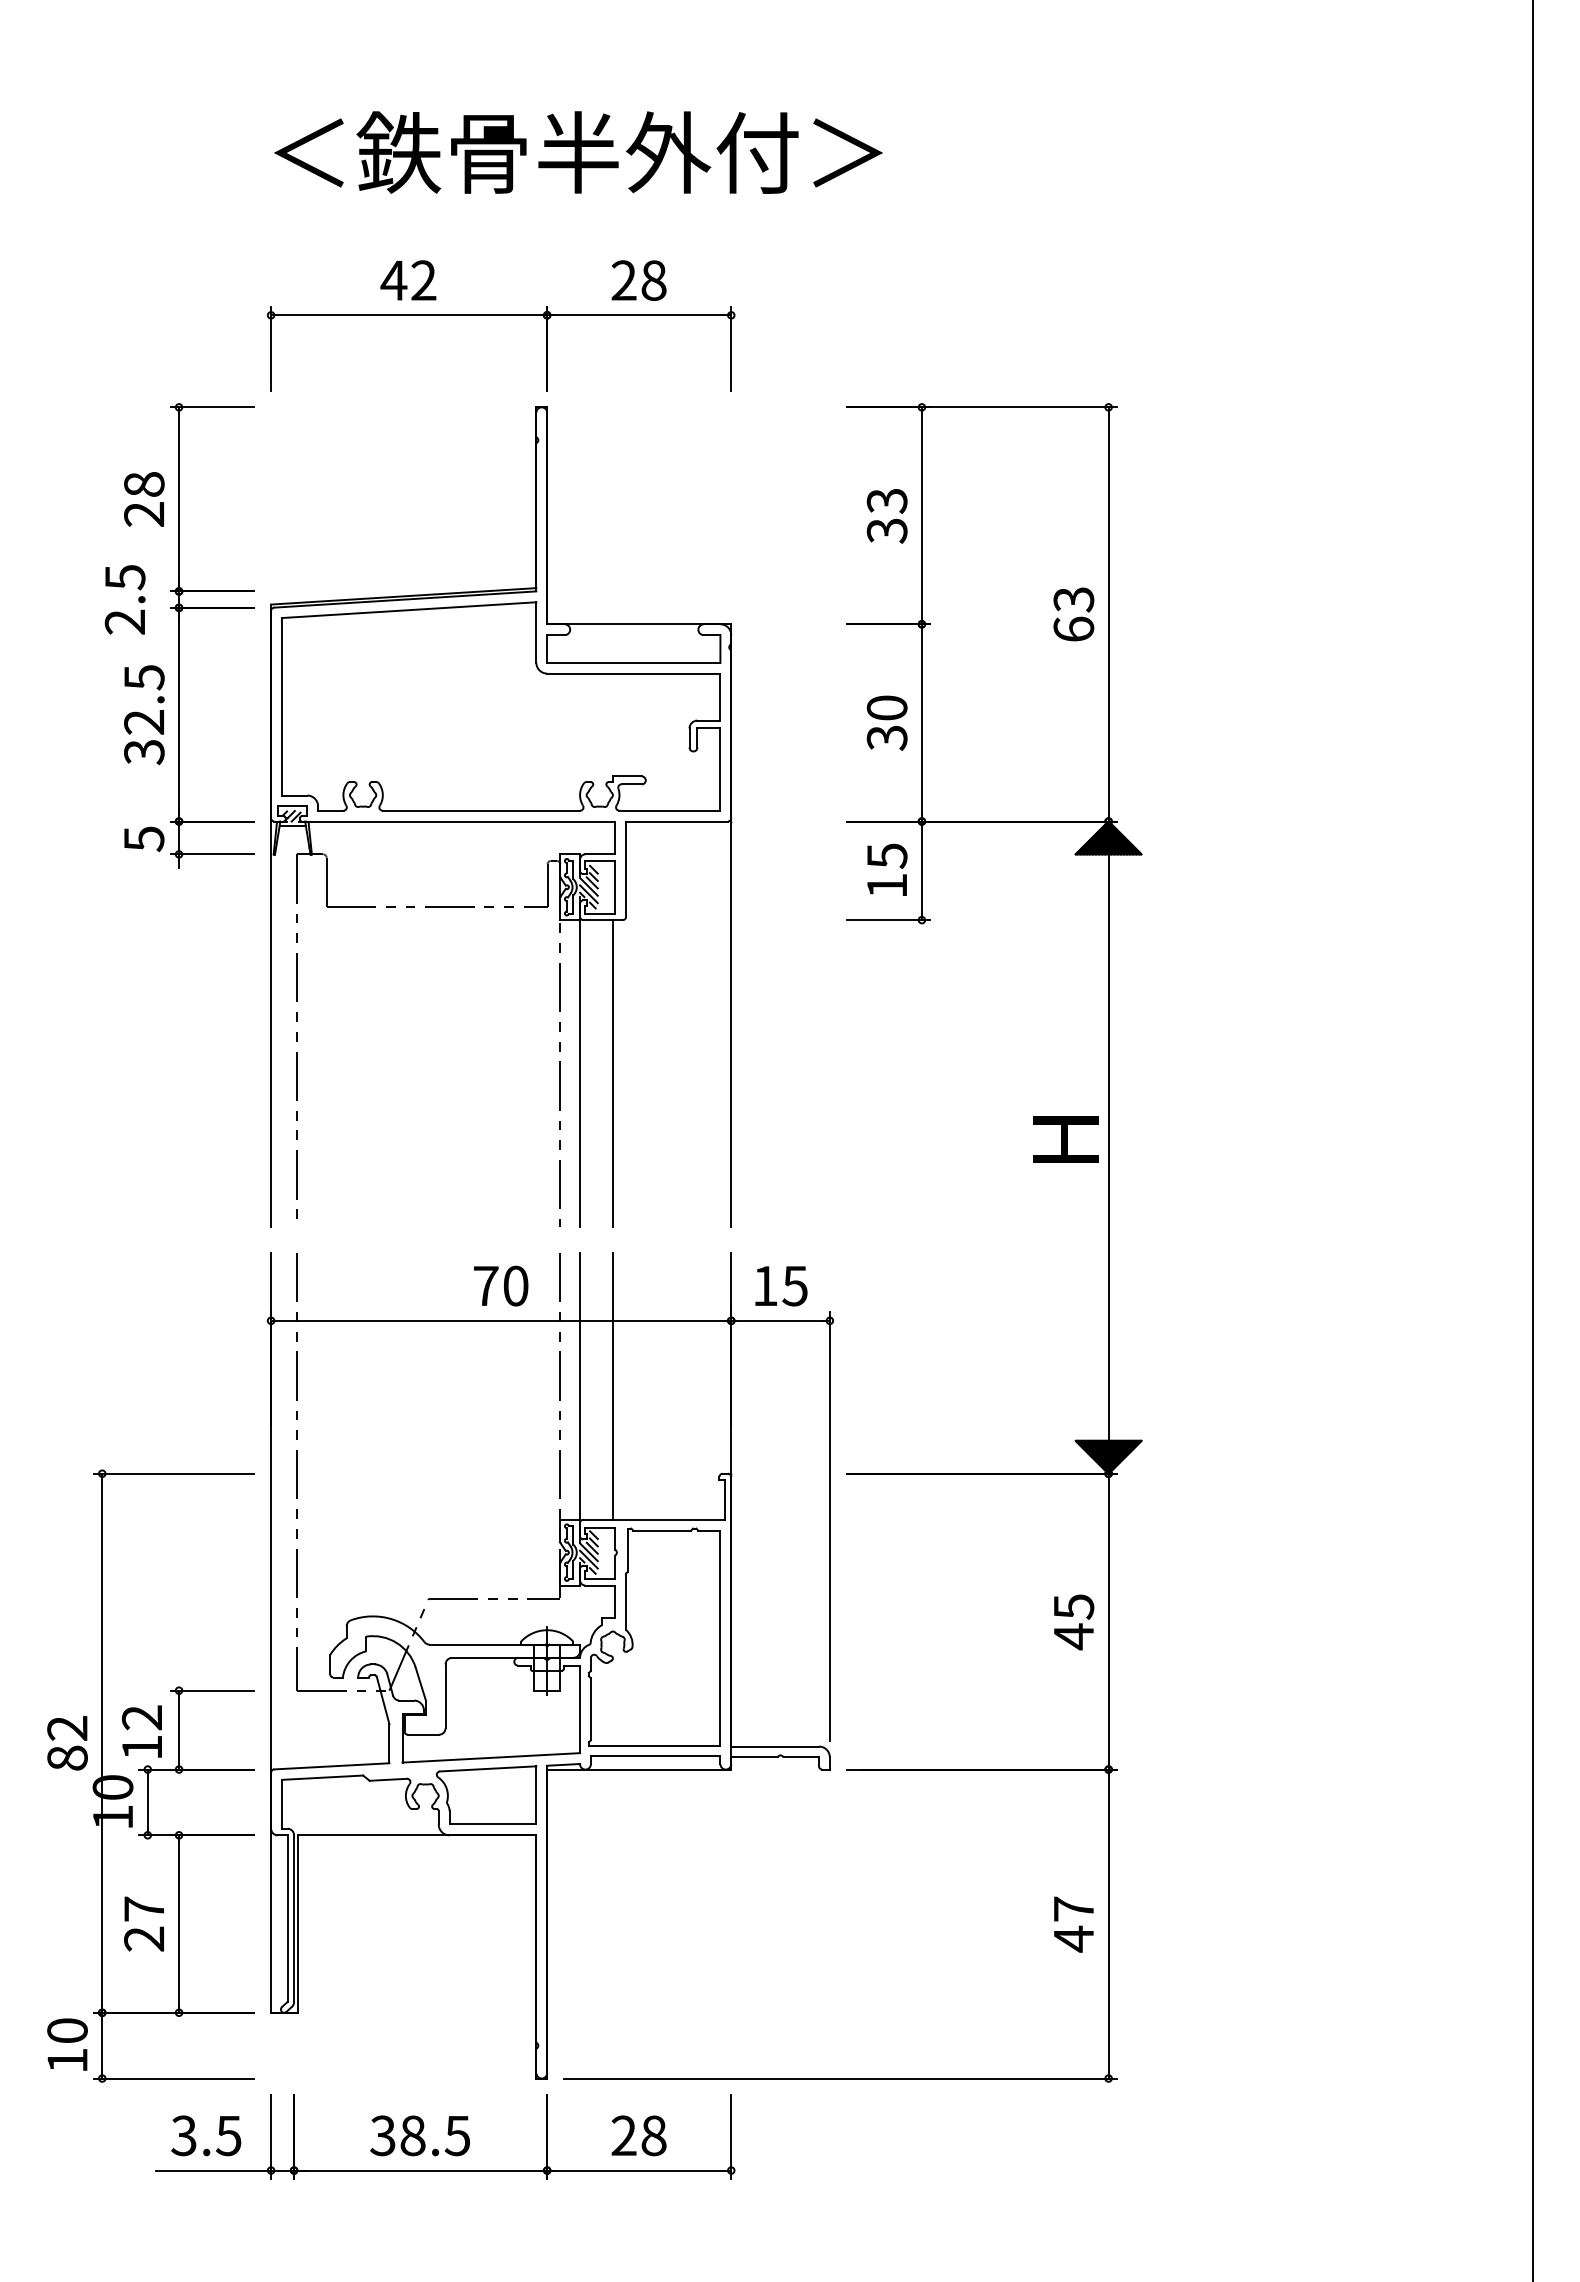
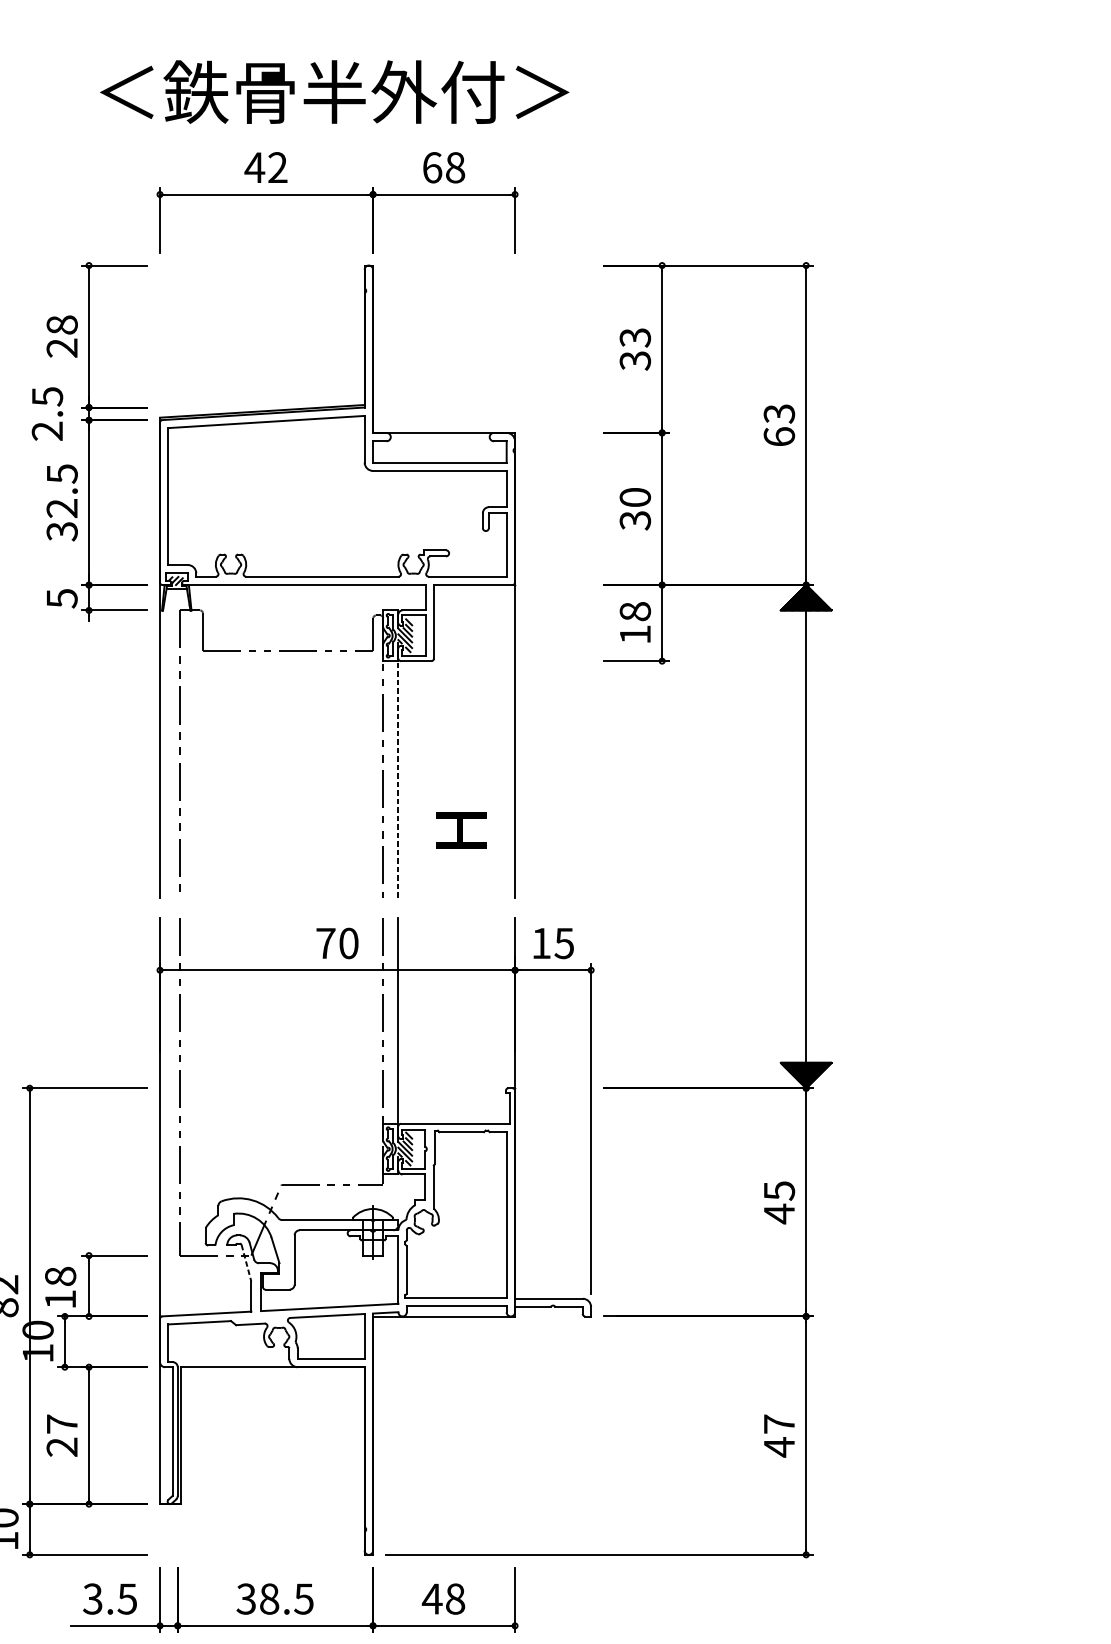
text: (578, 152) -> (334, 92), moved
text: (623, 280) -> (431, 167), 28 -> 68
text: (887, 856) -> (635, 612), 15 -> 18
line: (580, 1072) -> (398, 778), solid -> dashed
line: (612, 1073) -> (423, 779), removed
text: (1065, 1139) -> (461, 830), moved
line: (612, 1385) -> (423, 1020), removed
line: (383, 1701) -> (246, 1263), solid -> dashed
text: (141, 1717) -> (60, 1276), 12 -> 18
text: (623, 2135) -> (431, 1598), 28 -> 48

